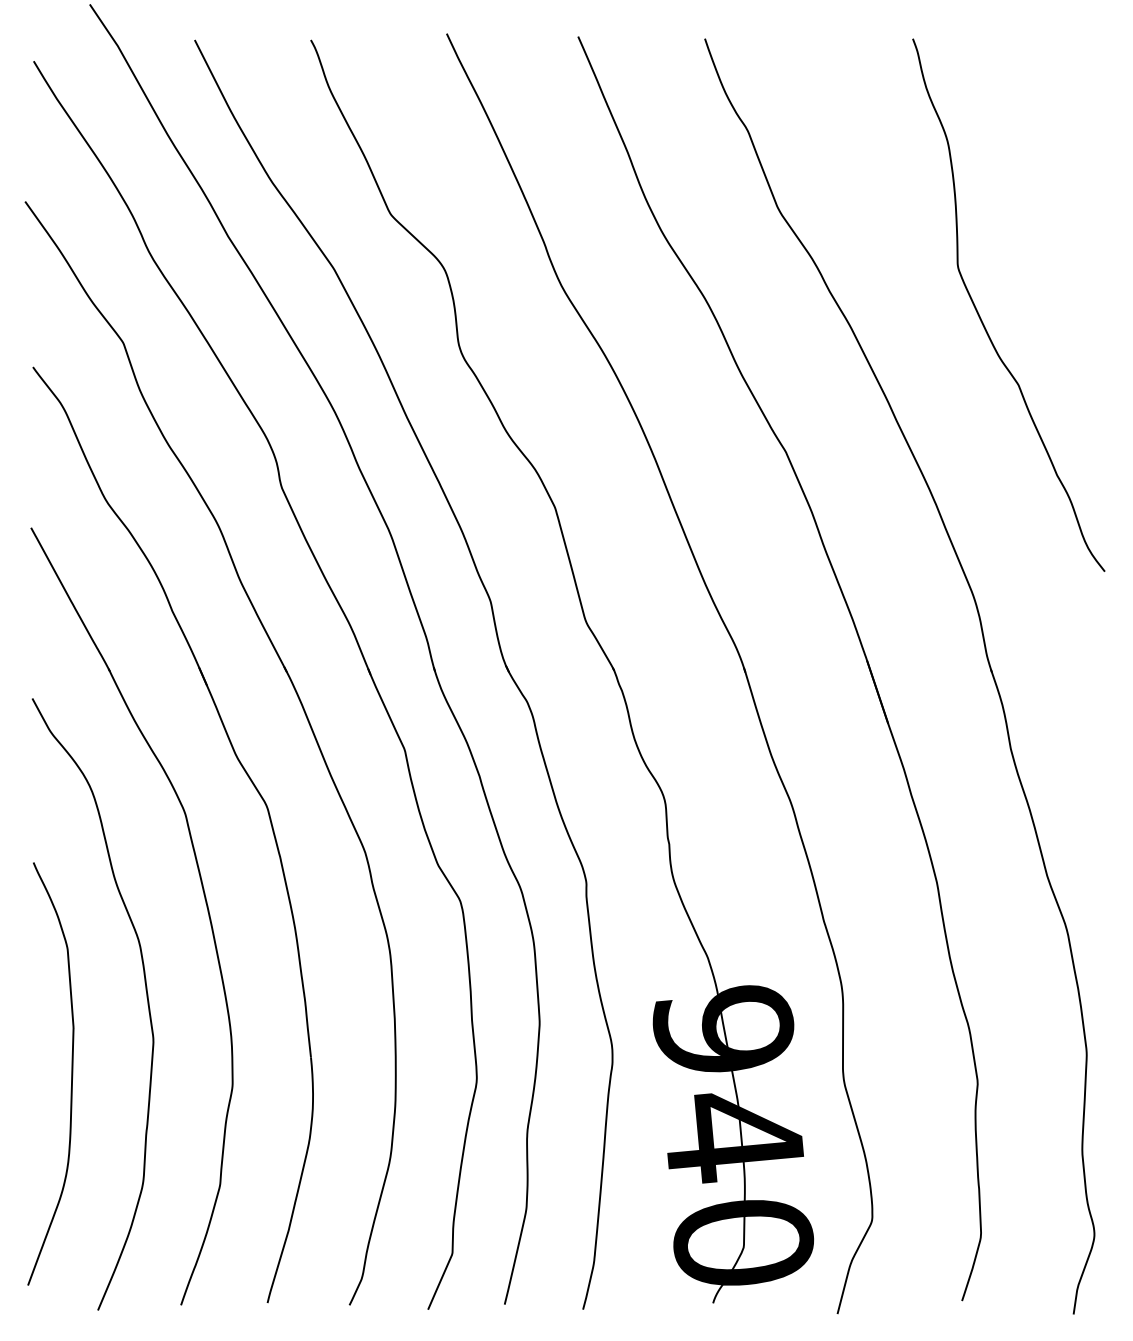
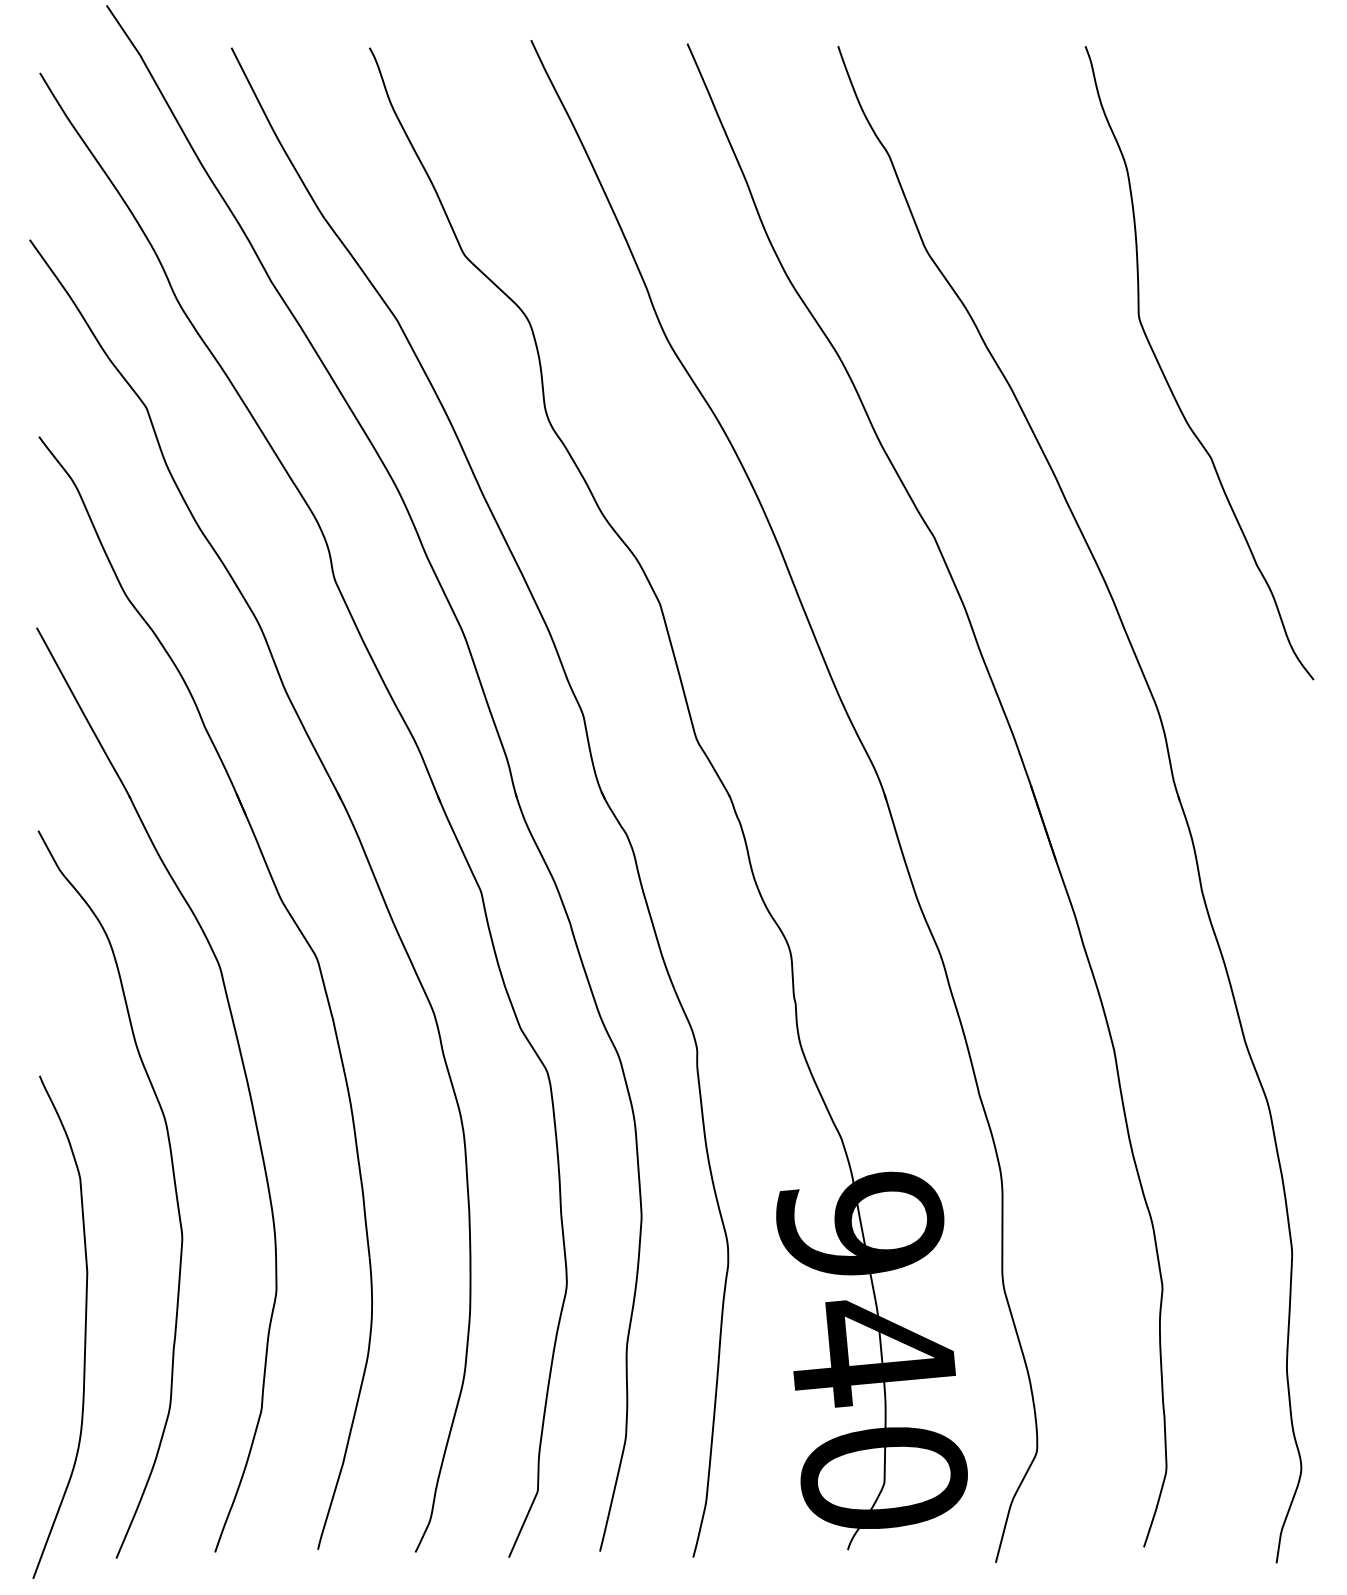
curve: (71, 1073) -> (84, 1326), moved

